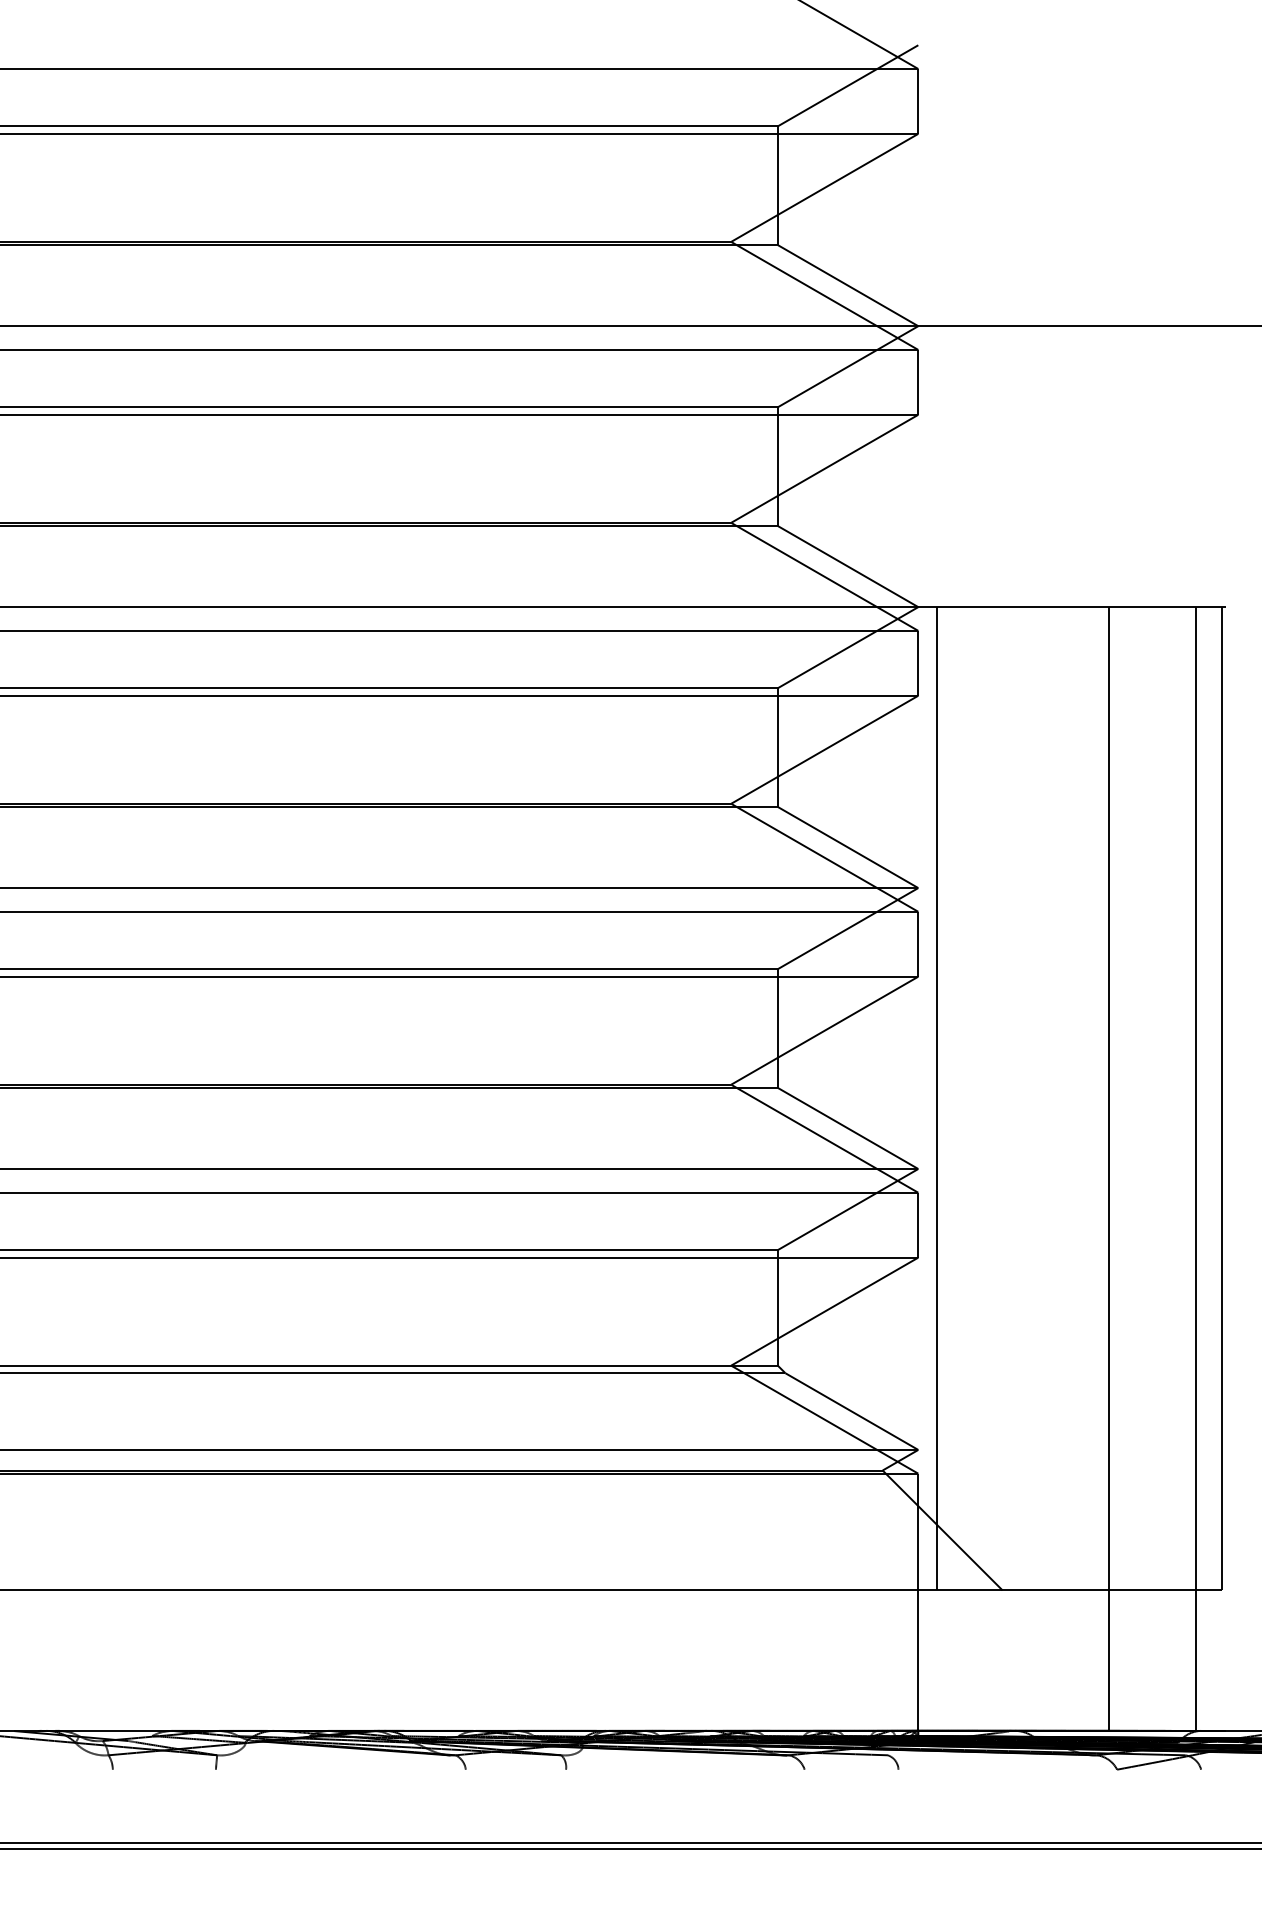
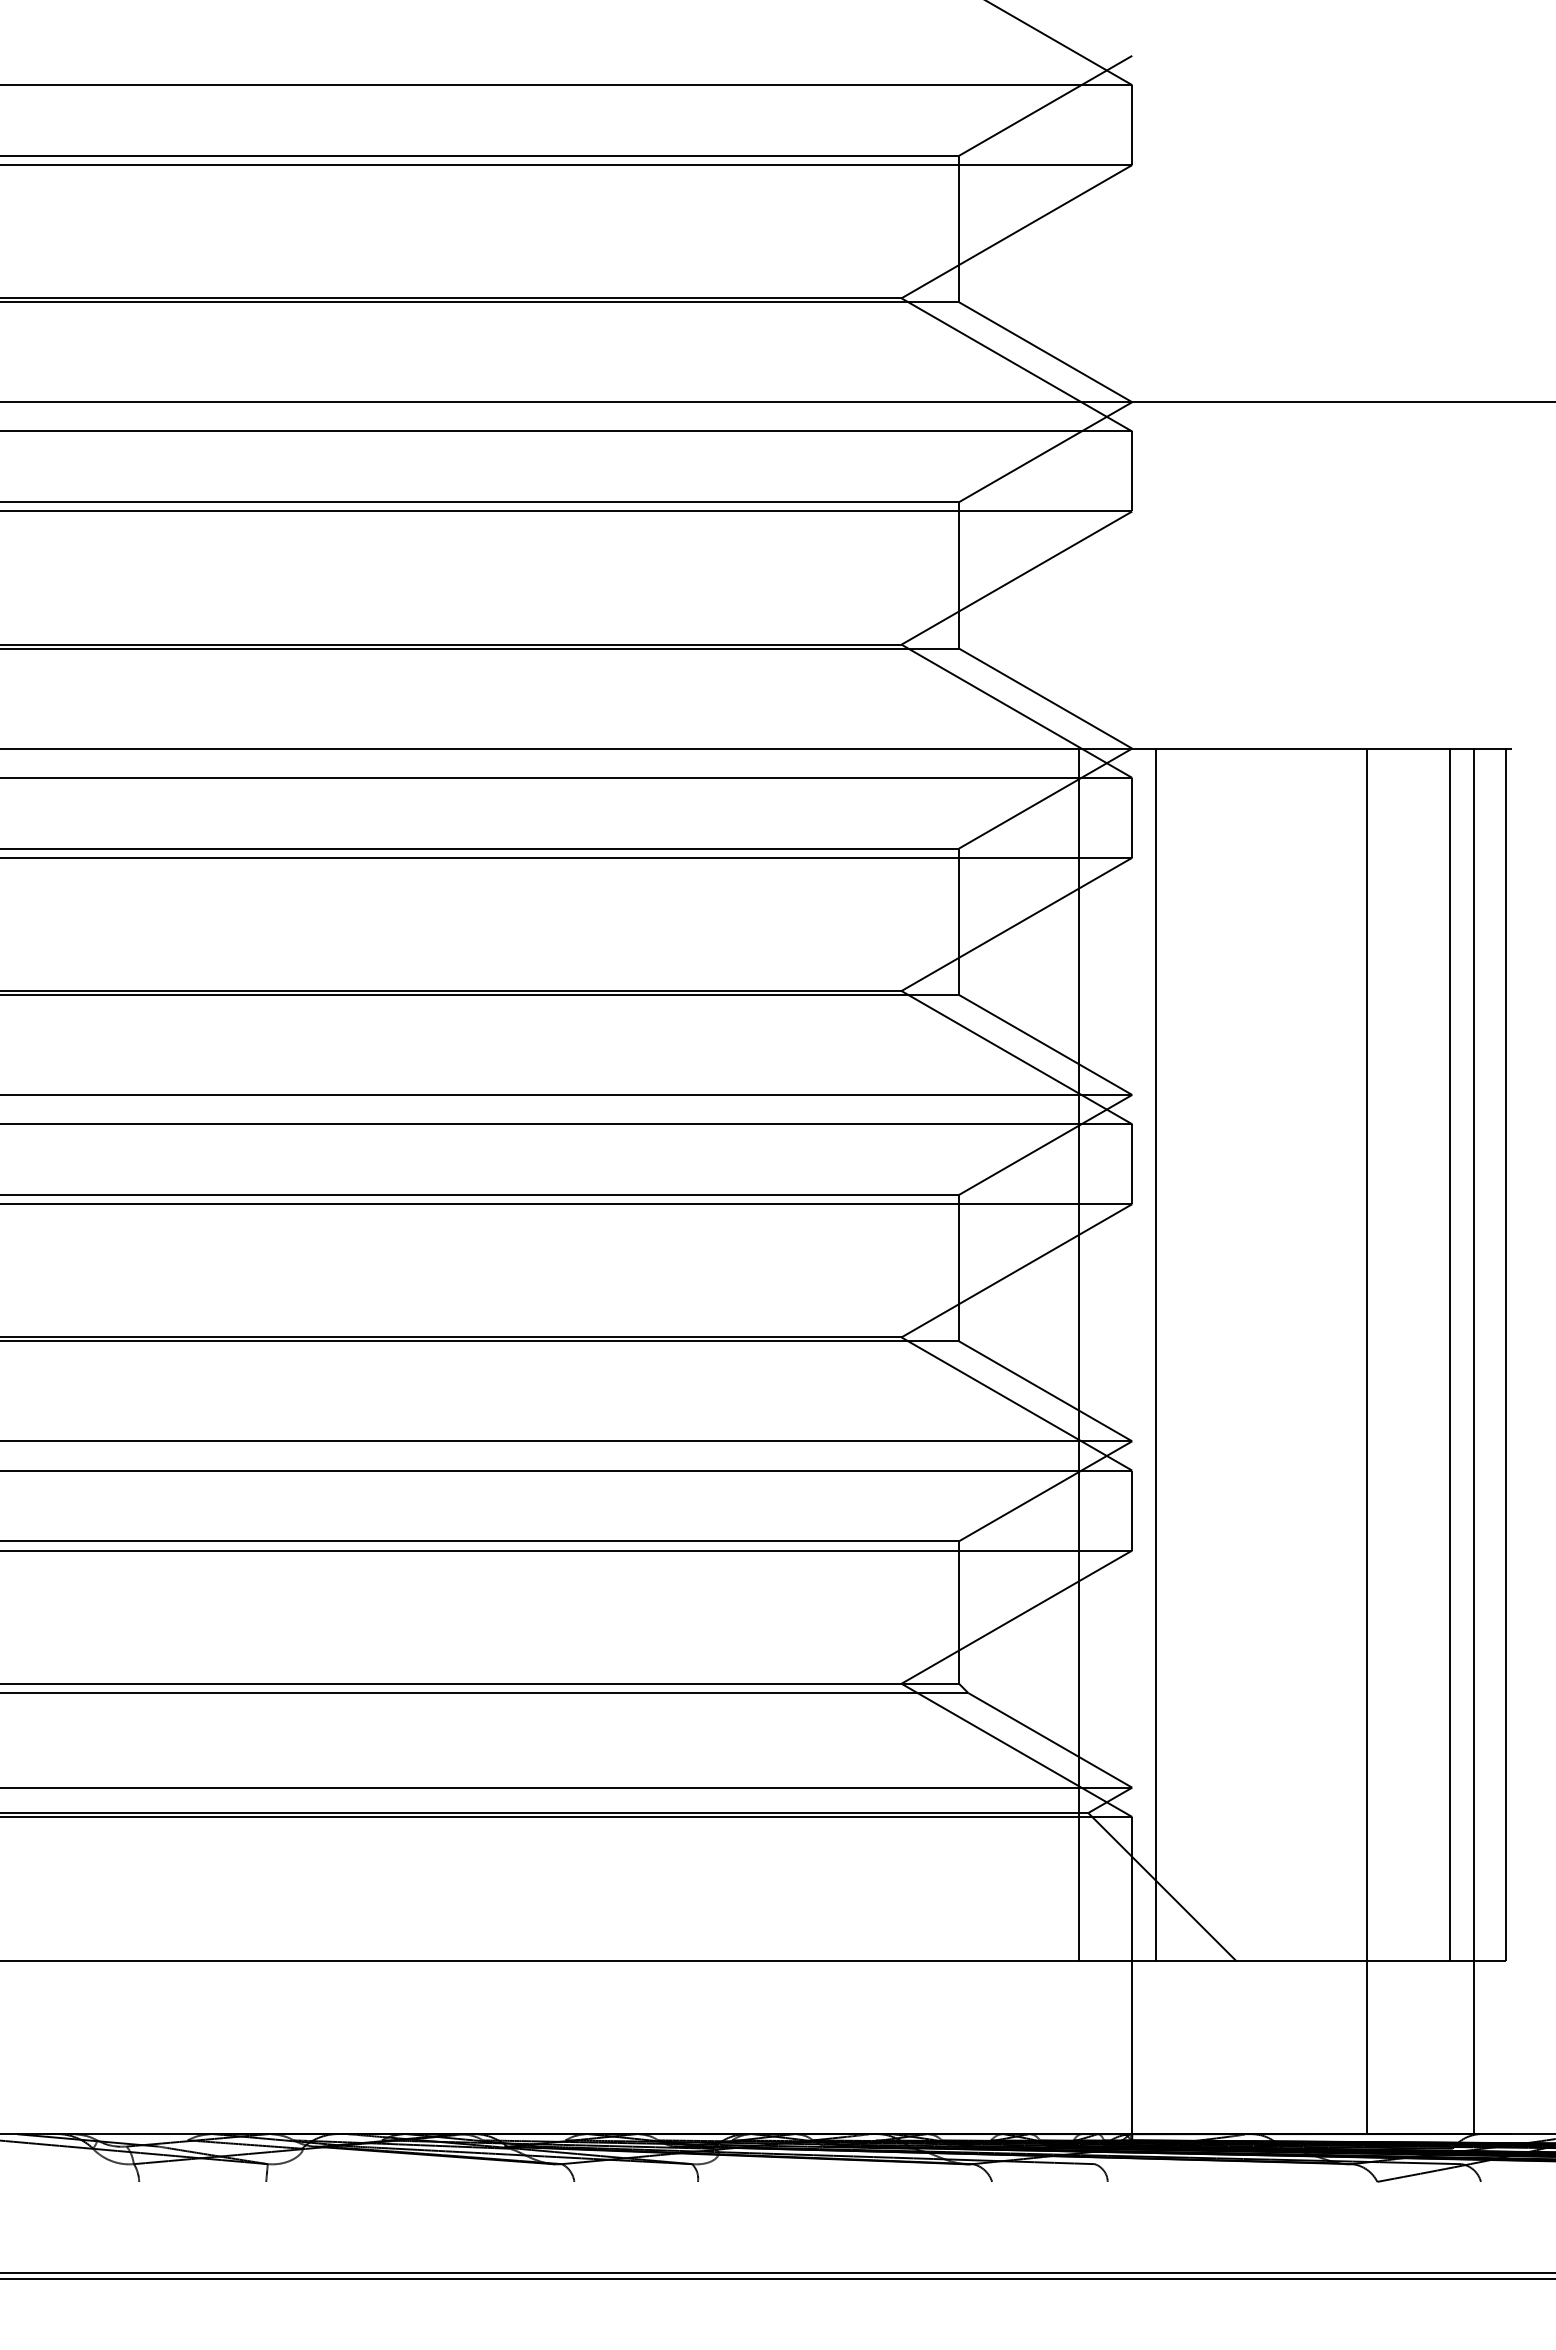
line: (875, 1098) -> (1079, 1354), added
line: (1175, 1098) -> (1449, 1354), added

